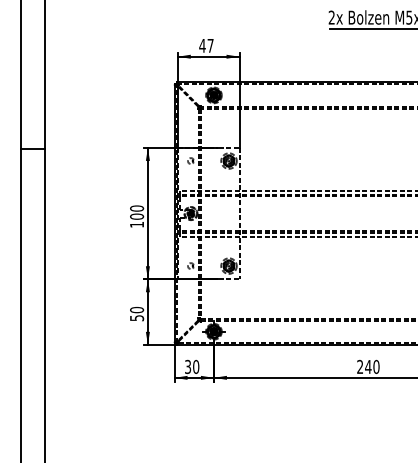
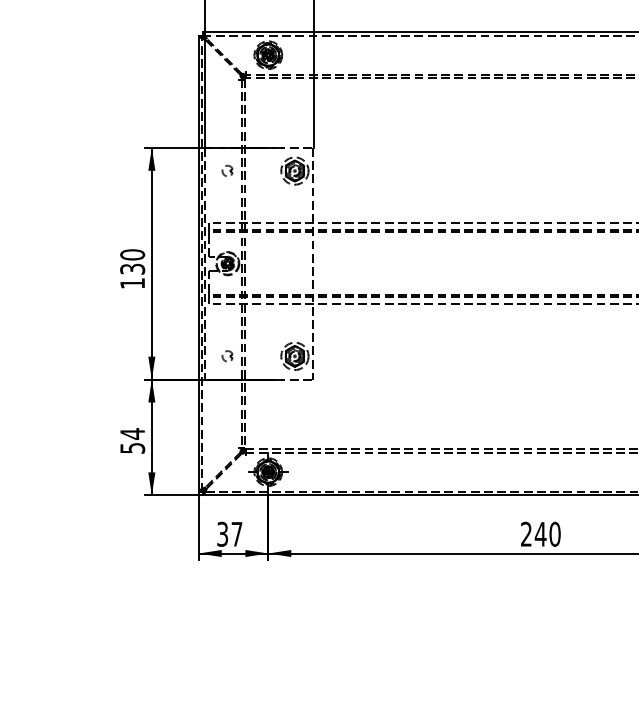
text: (137, 216) -> (133, 268), 100 -> 130
text: (137, 309) -> (133, 432), 50 -> 54
text: (196, 366) -> (237, 533), 30 -> 37

